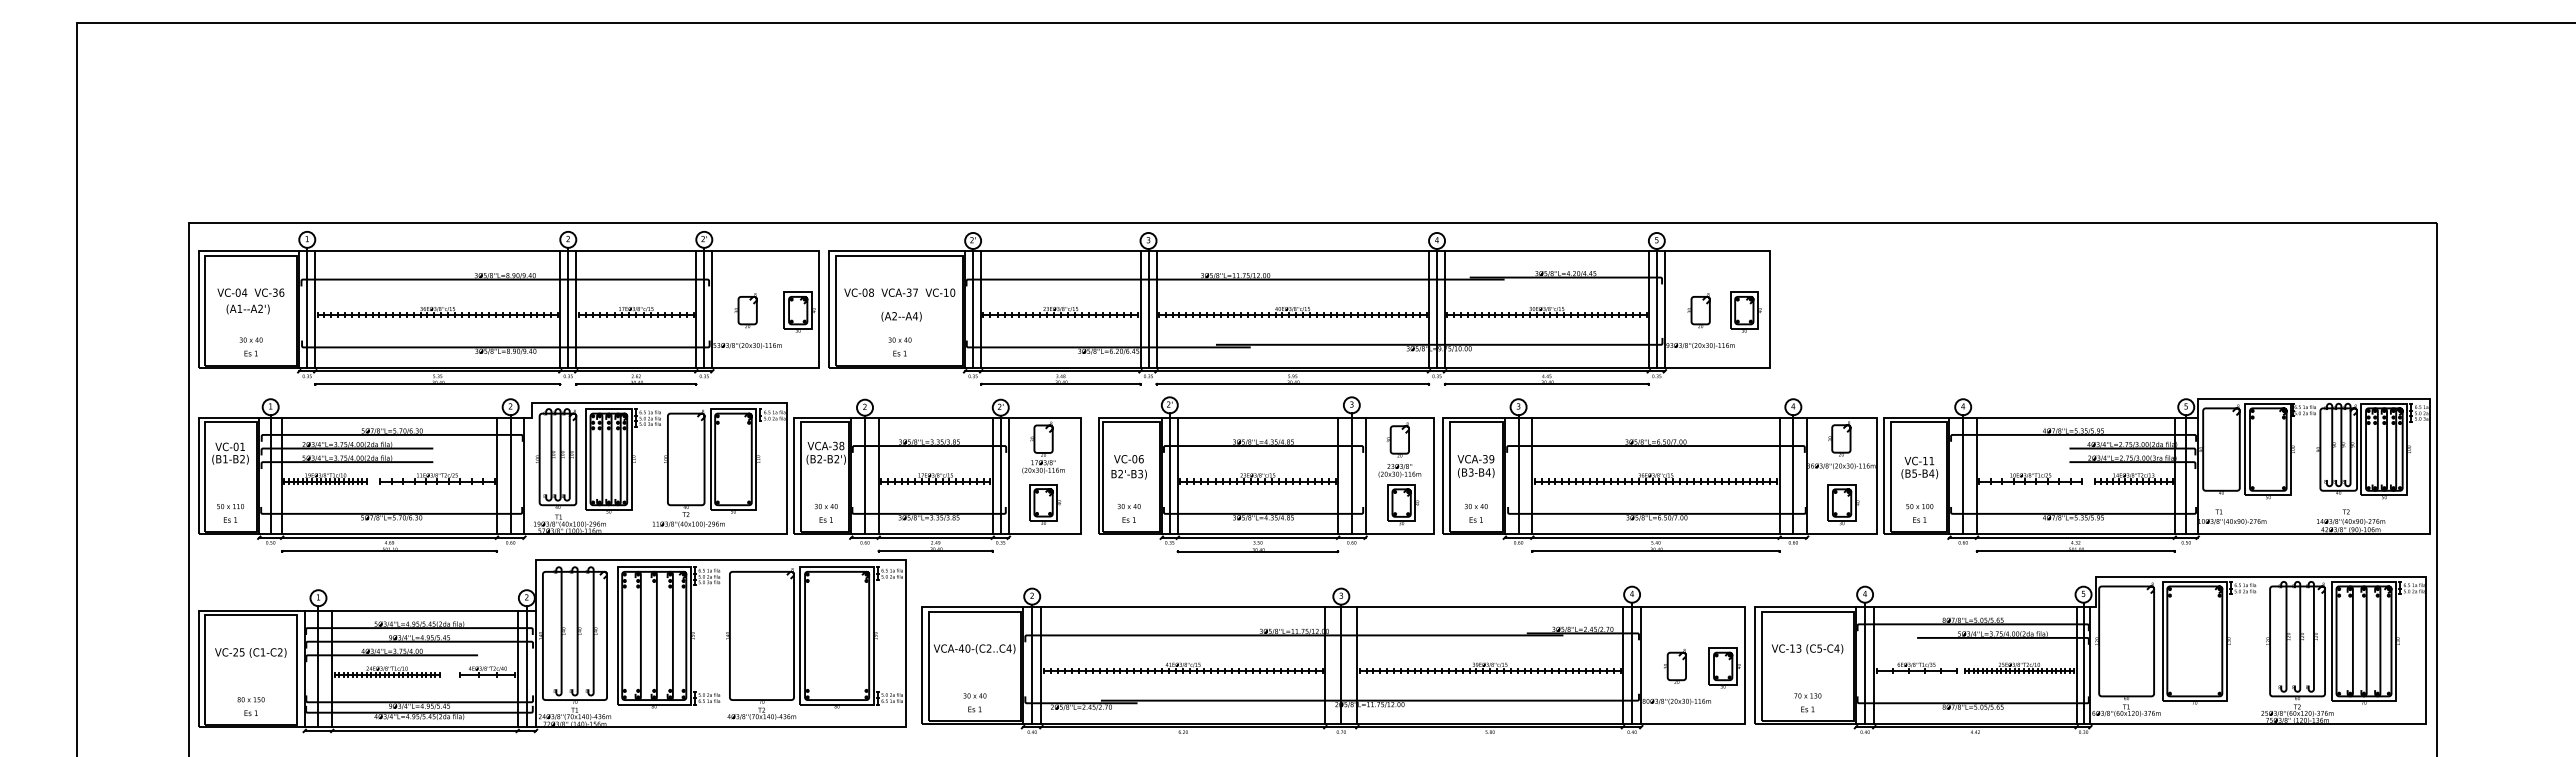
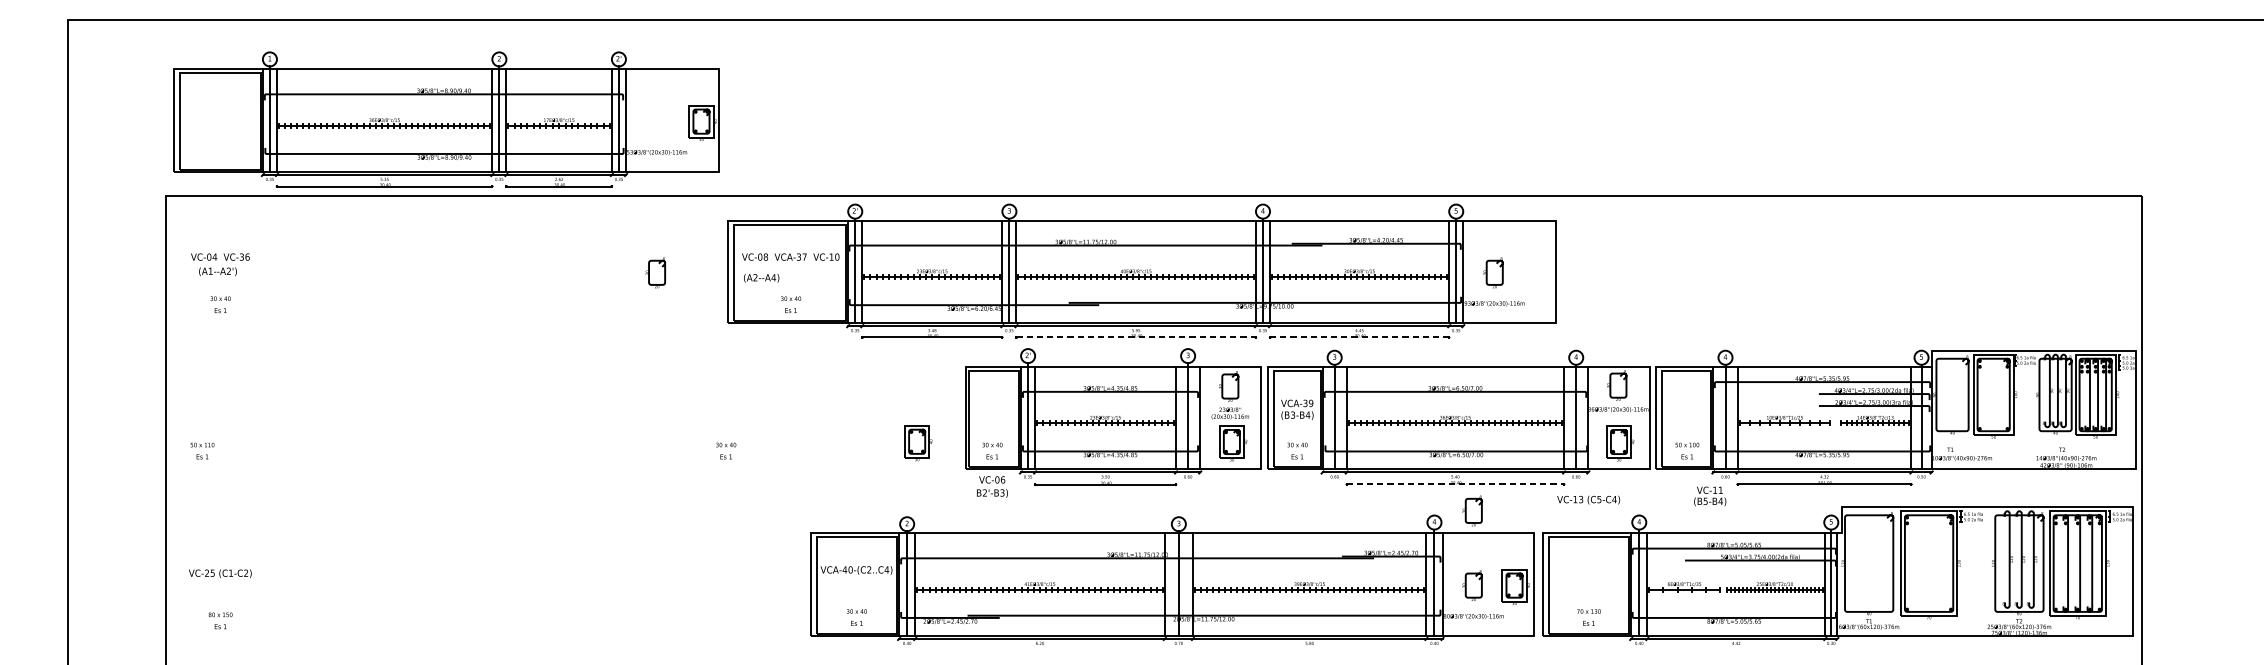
part: (508, 308) -> (446, 119), moved
part: (1745, 311) -> (1534, 273), removed
text: (901, 316) -> (761, 278), moved
line: (1293, 384) -> (1136, 337), solid -> dashed
line: (1546, 384) -> (1359, 337), solid -> dashed
text: (1128, 467) -> (991, 487), moved
text: (1919, 467) -> (1709, 495), moved
line: (1655, 551) -> (1455, 484), solid -> dashed
part: (639, 565) -> (561, 496), removed
part: (1675, 581) -> (1472, 510), added
text: (1807, 649) -> (1588, 500), moved

